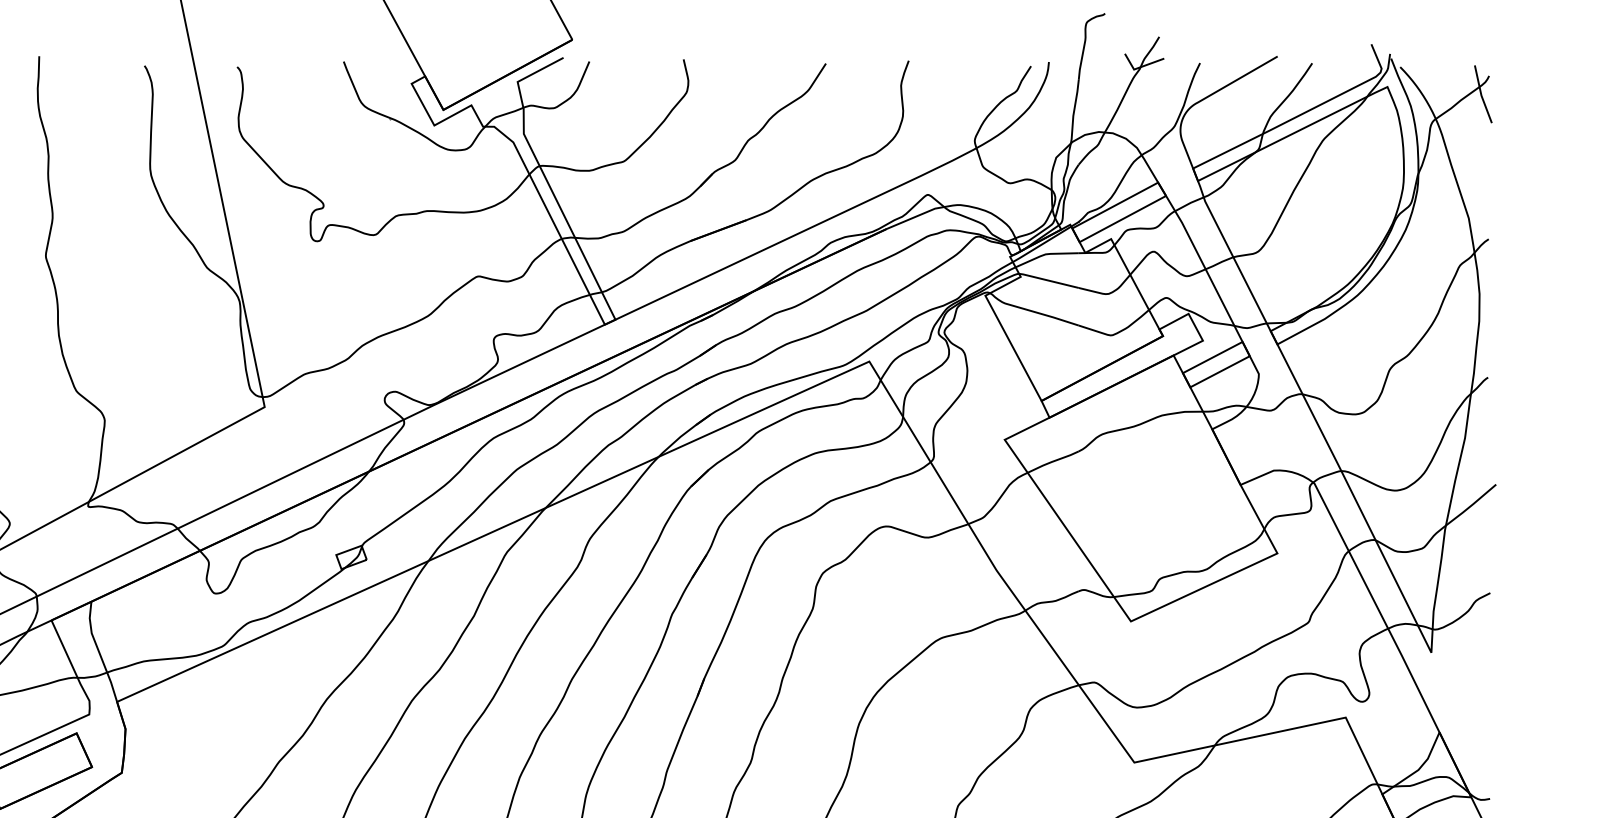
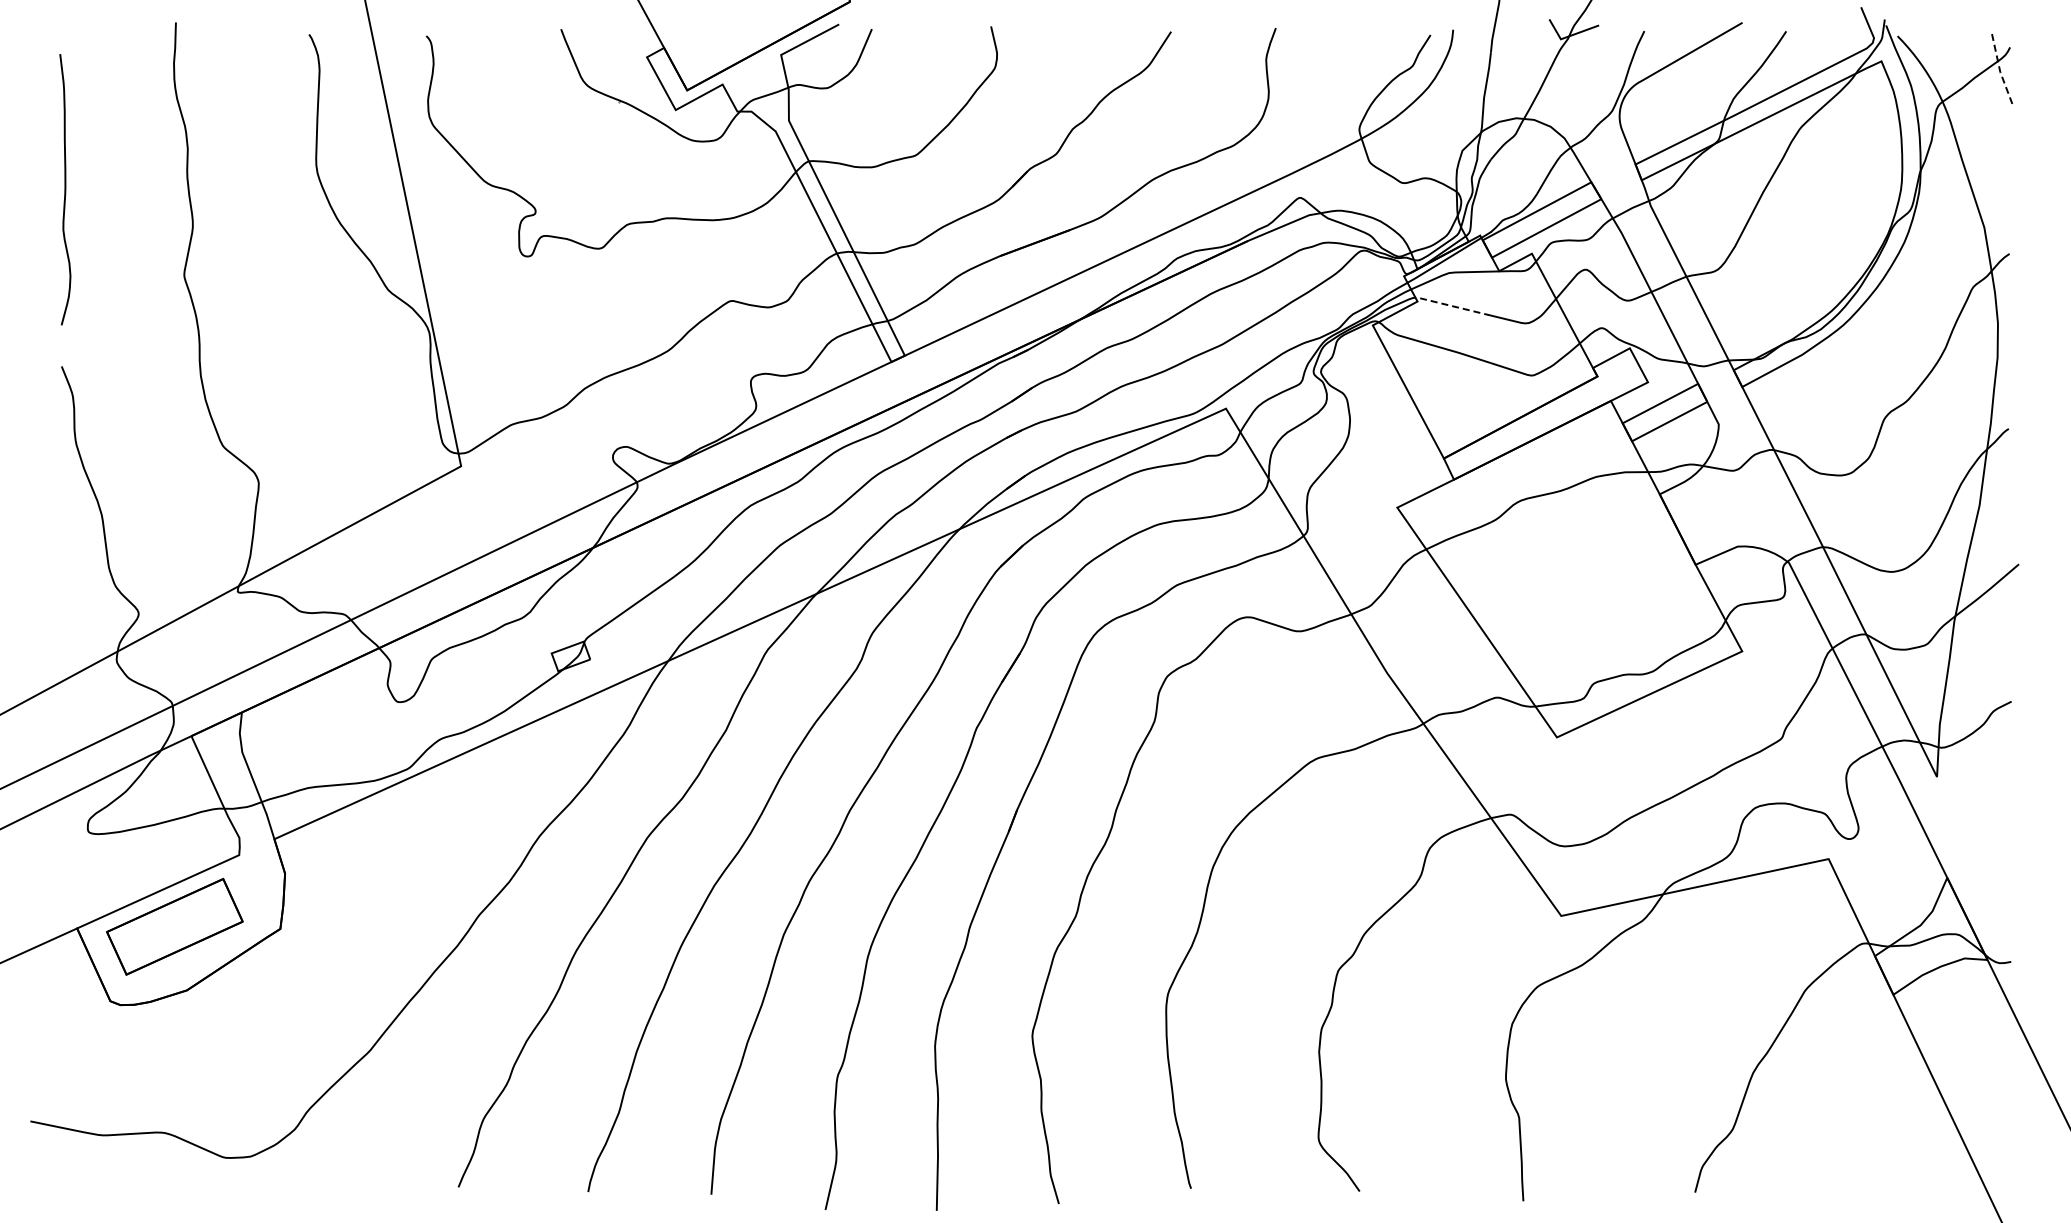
line: (1481, 95) -> (2000, 72), solid -> dashed
line: (1048, 280) -> (1452, 306), solid -> dashed

